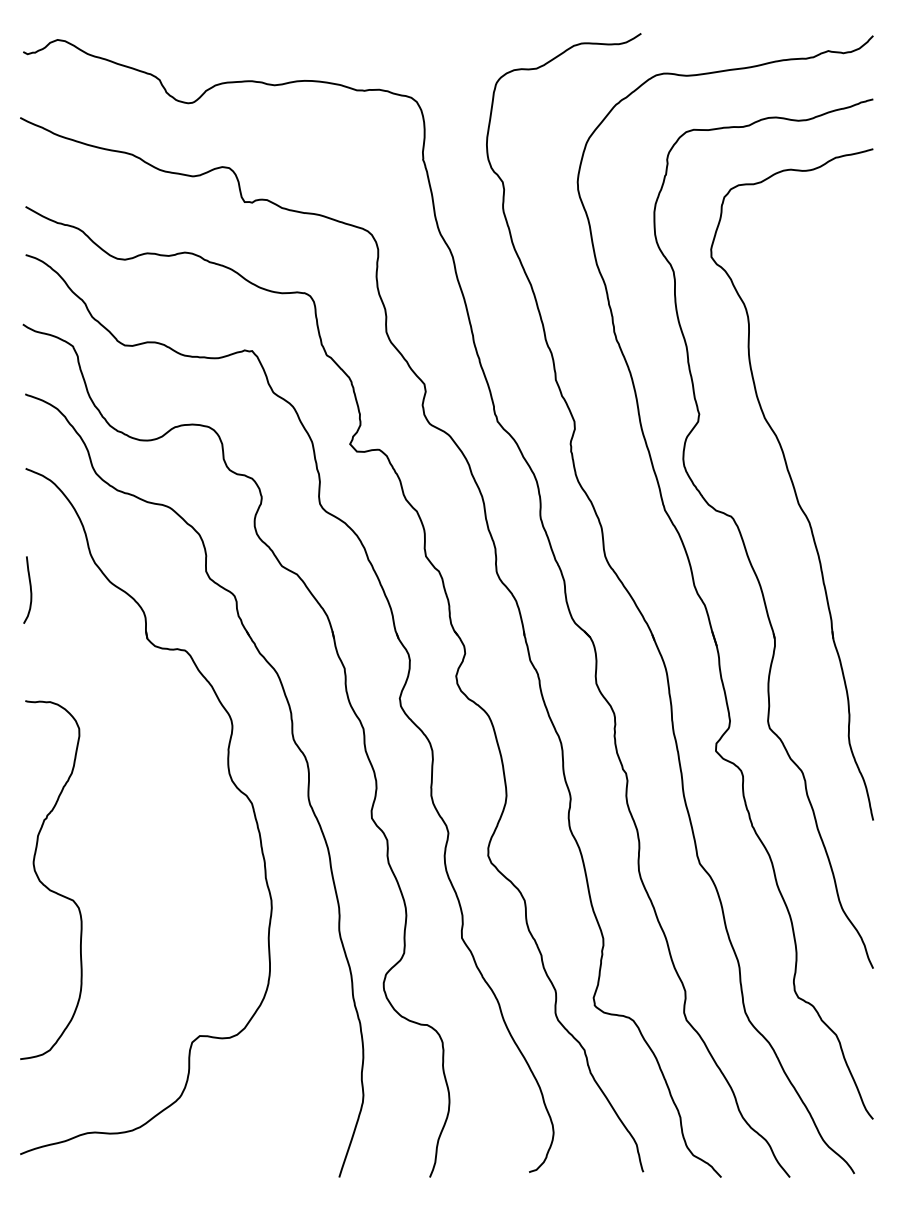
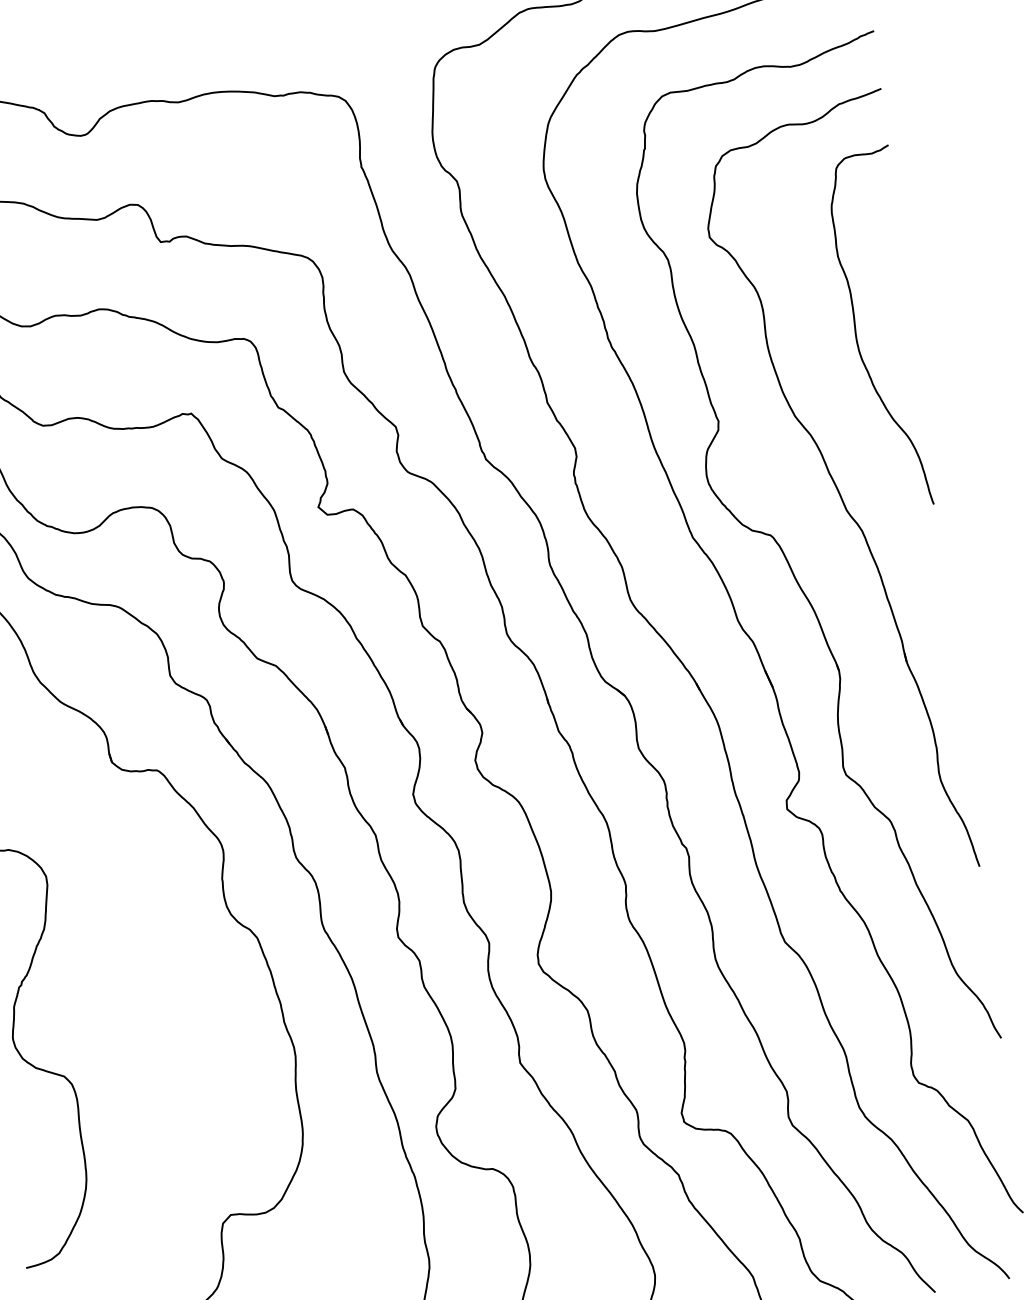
curve: (826, 352) -> (856, 331), added

